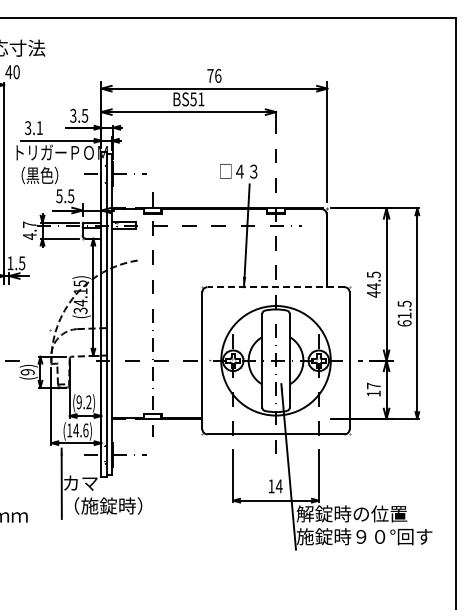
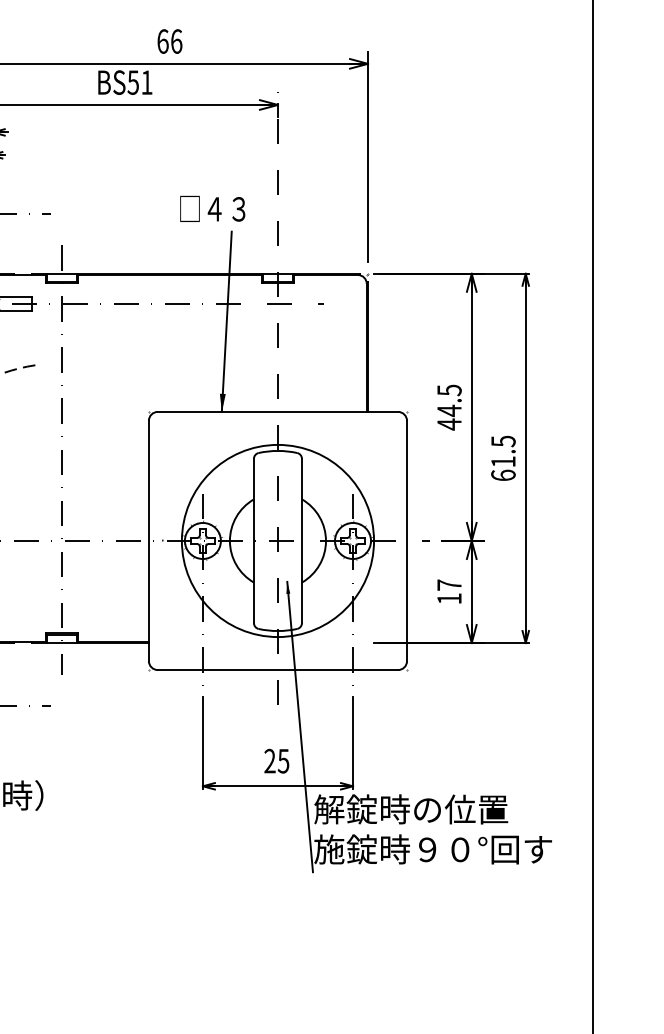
text: (210, 75) -> (163, 40), 76 -> 66
line: (275, 287) -> (277, 412), dashed -> solid
text: (275, 486) -> (277, 761), 14 -> 25

